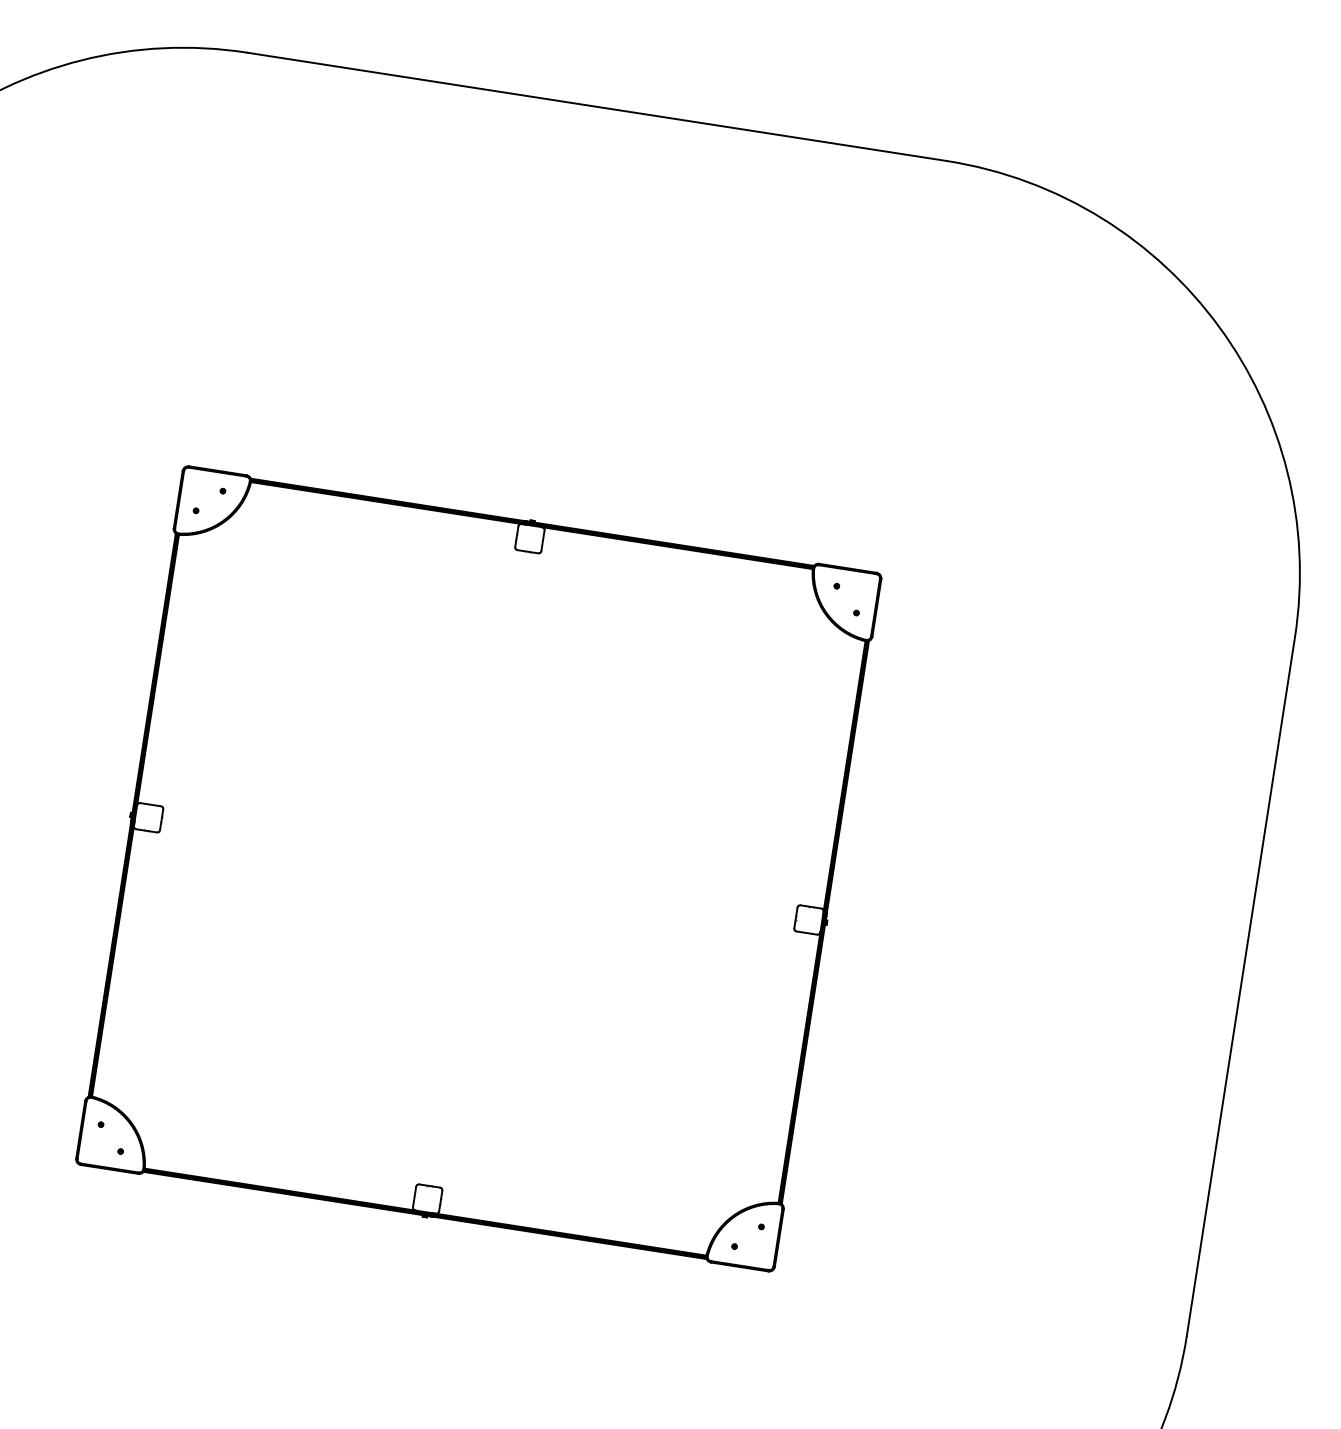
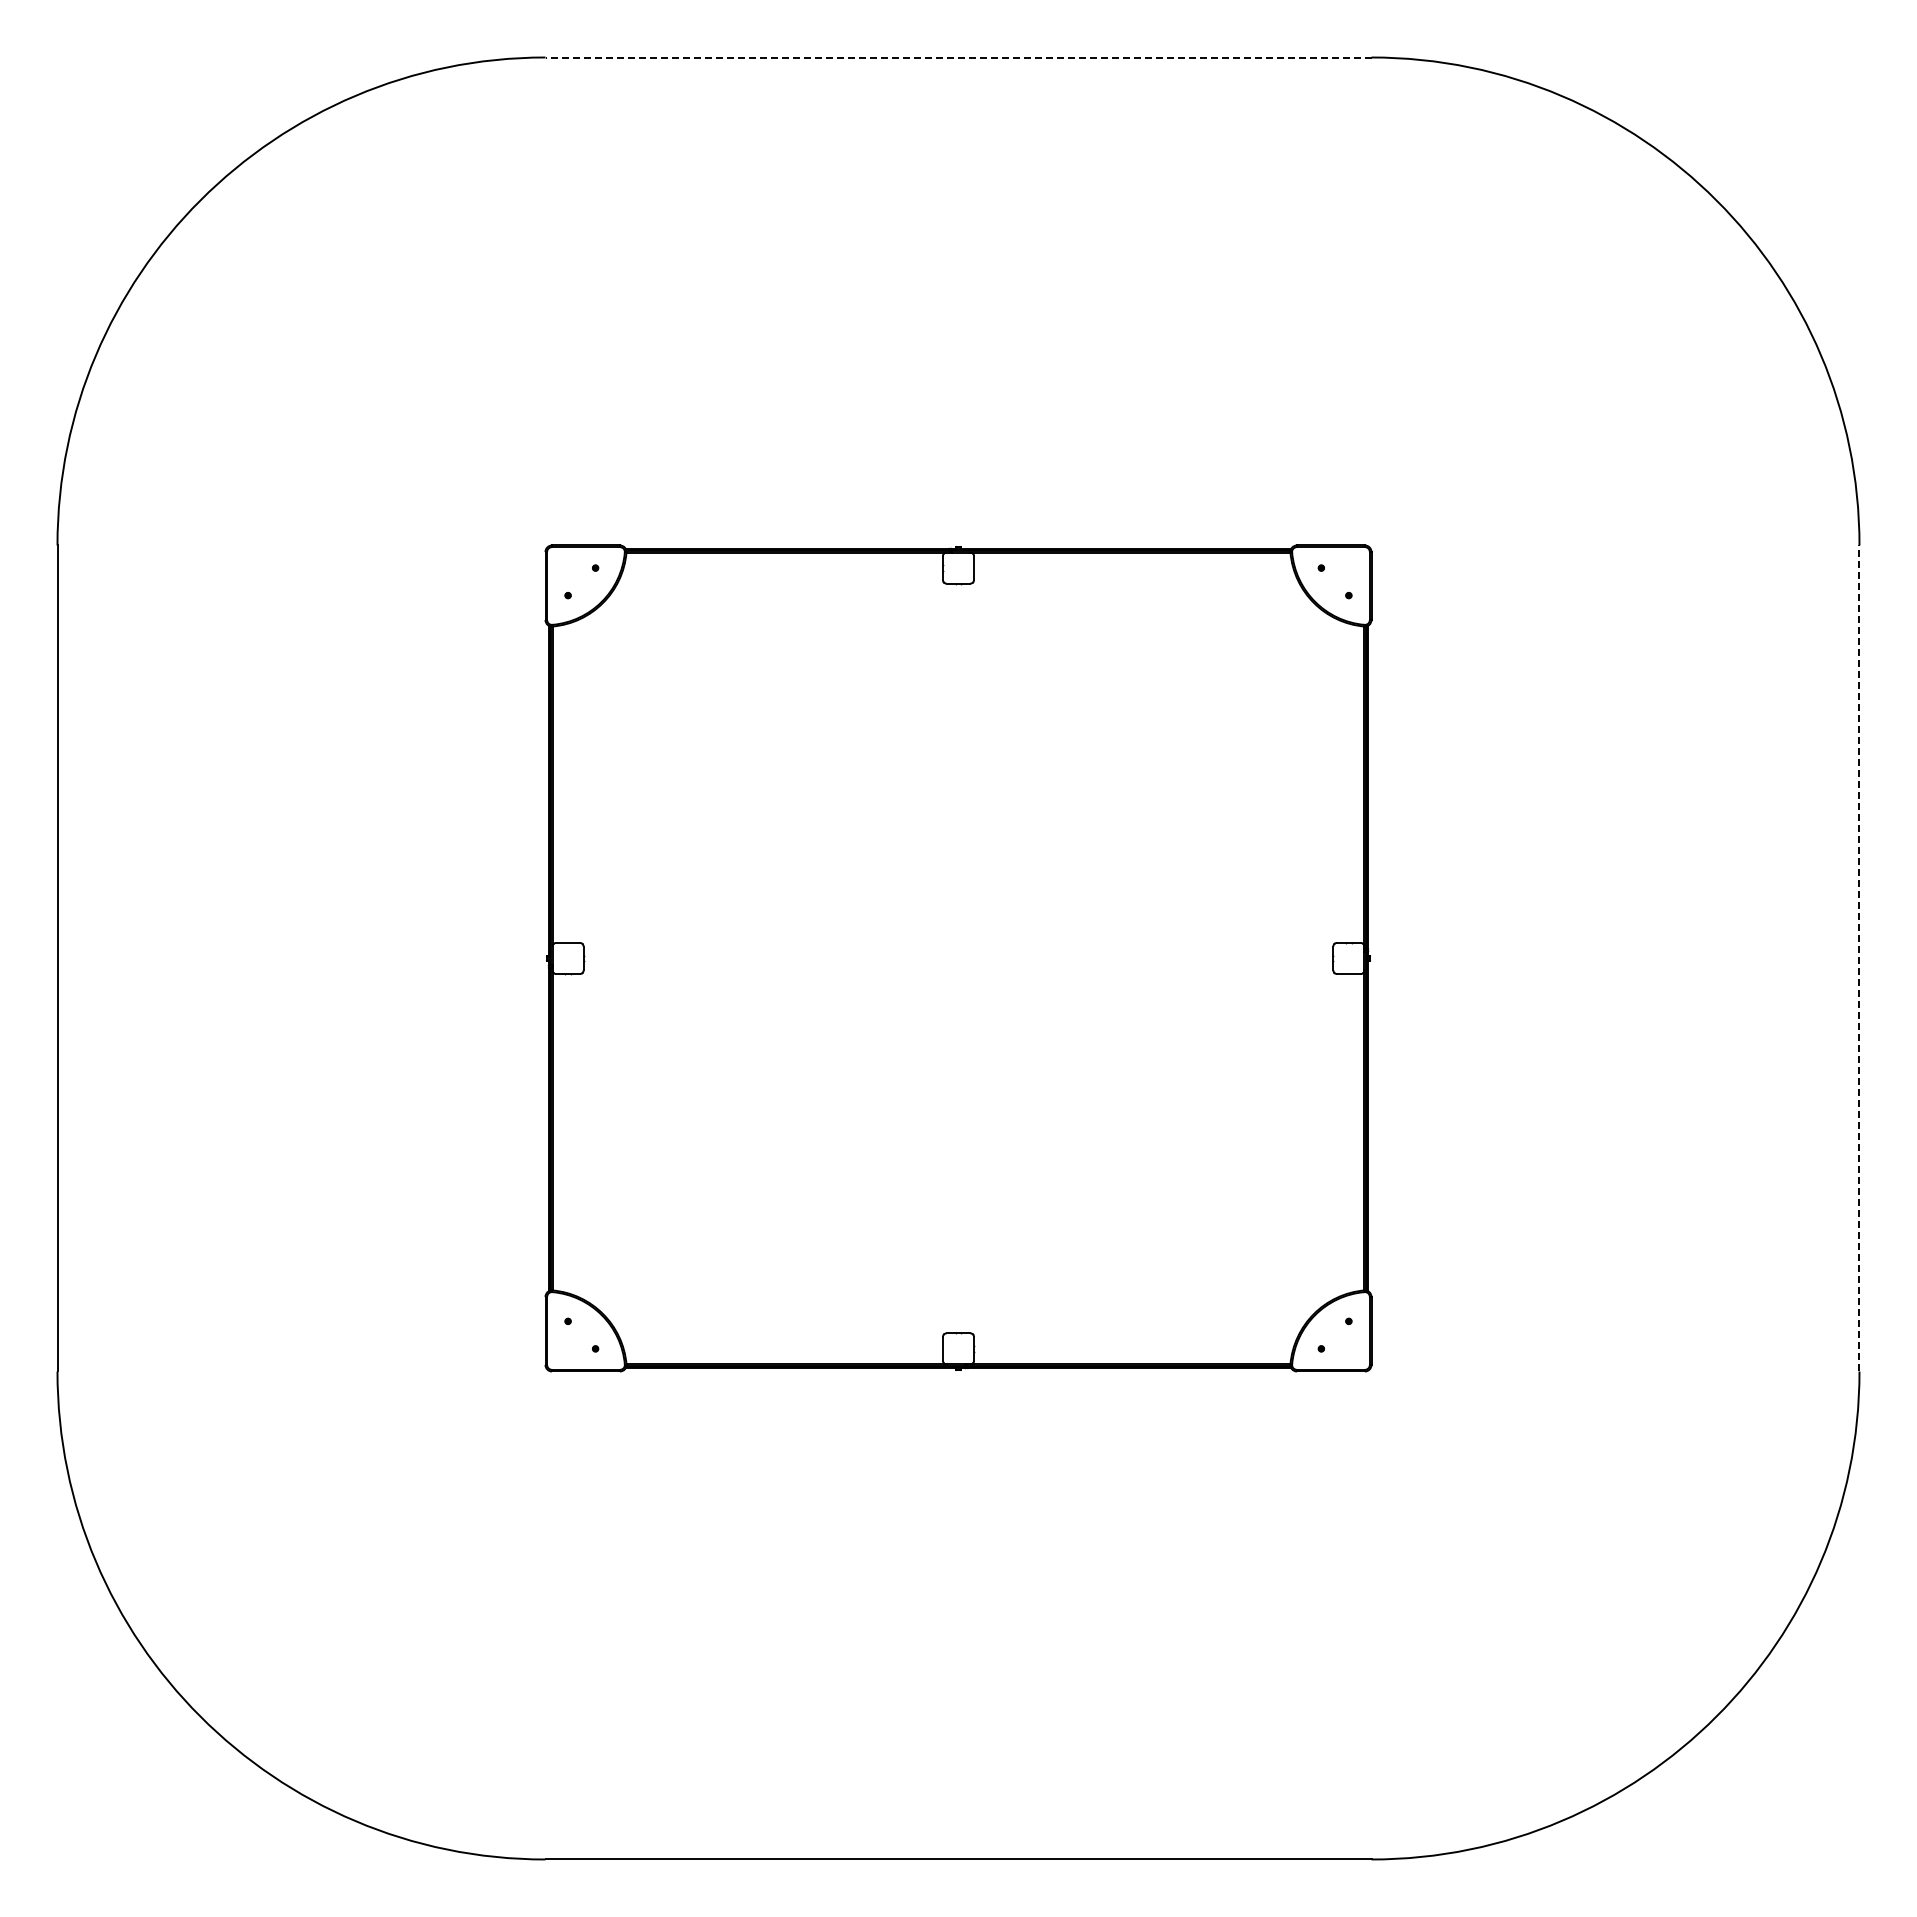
line: (596, 106) -> (958, 57), solid -> dashed
line: (1240, 986) -> (1859, 958), solid -> dashed

